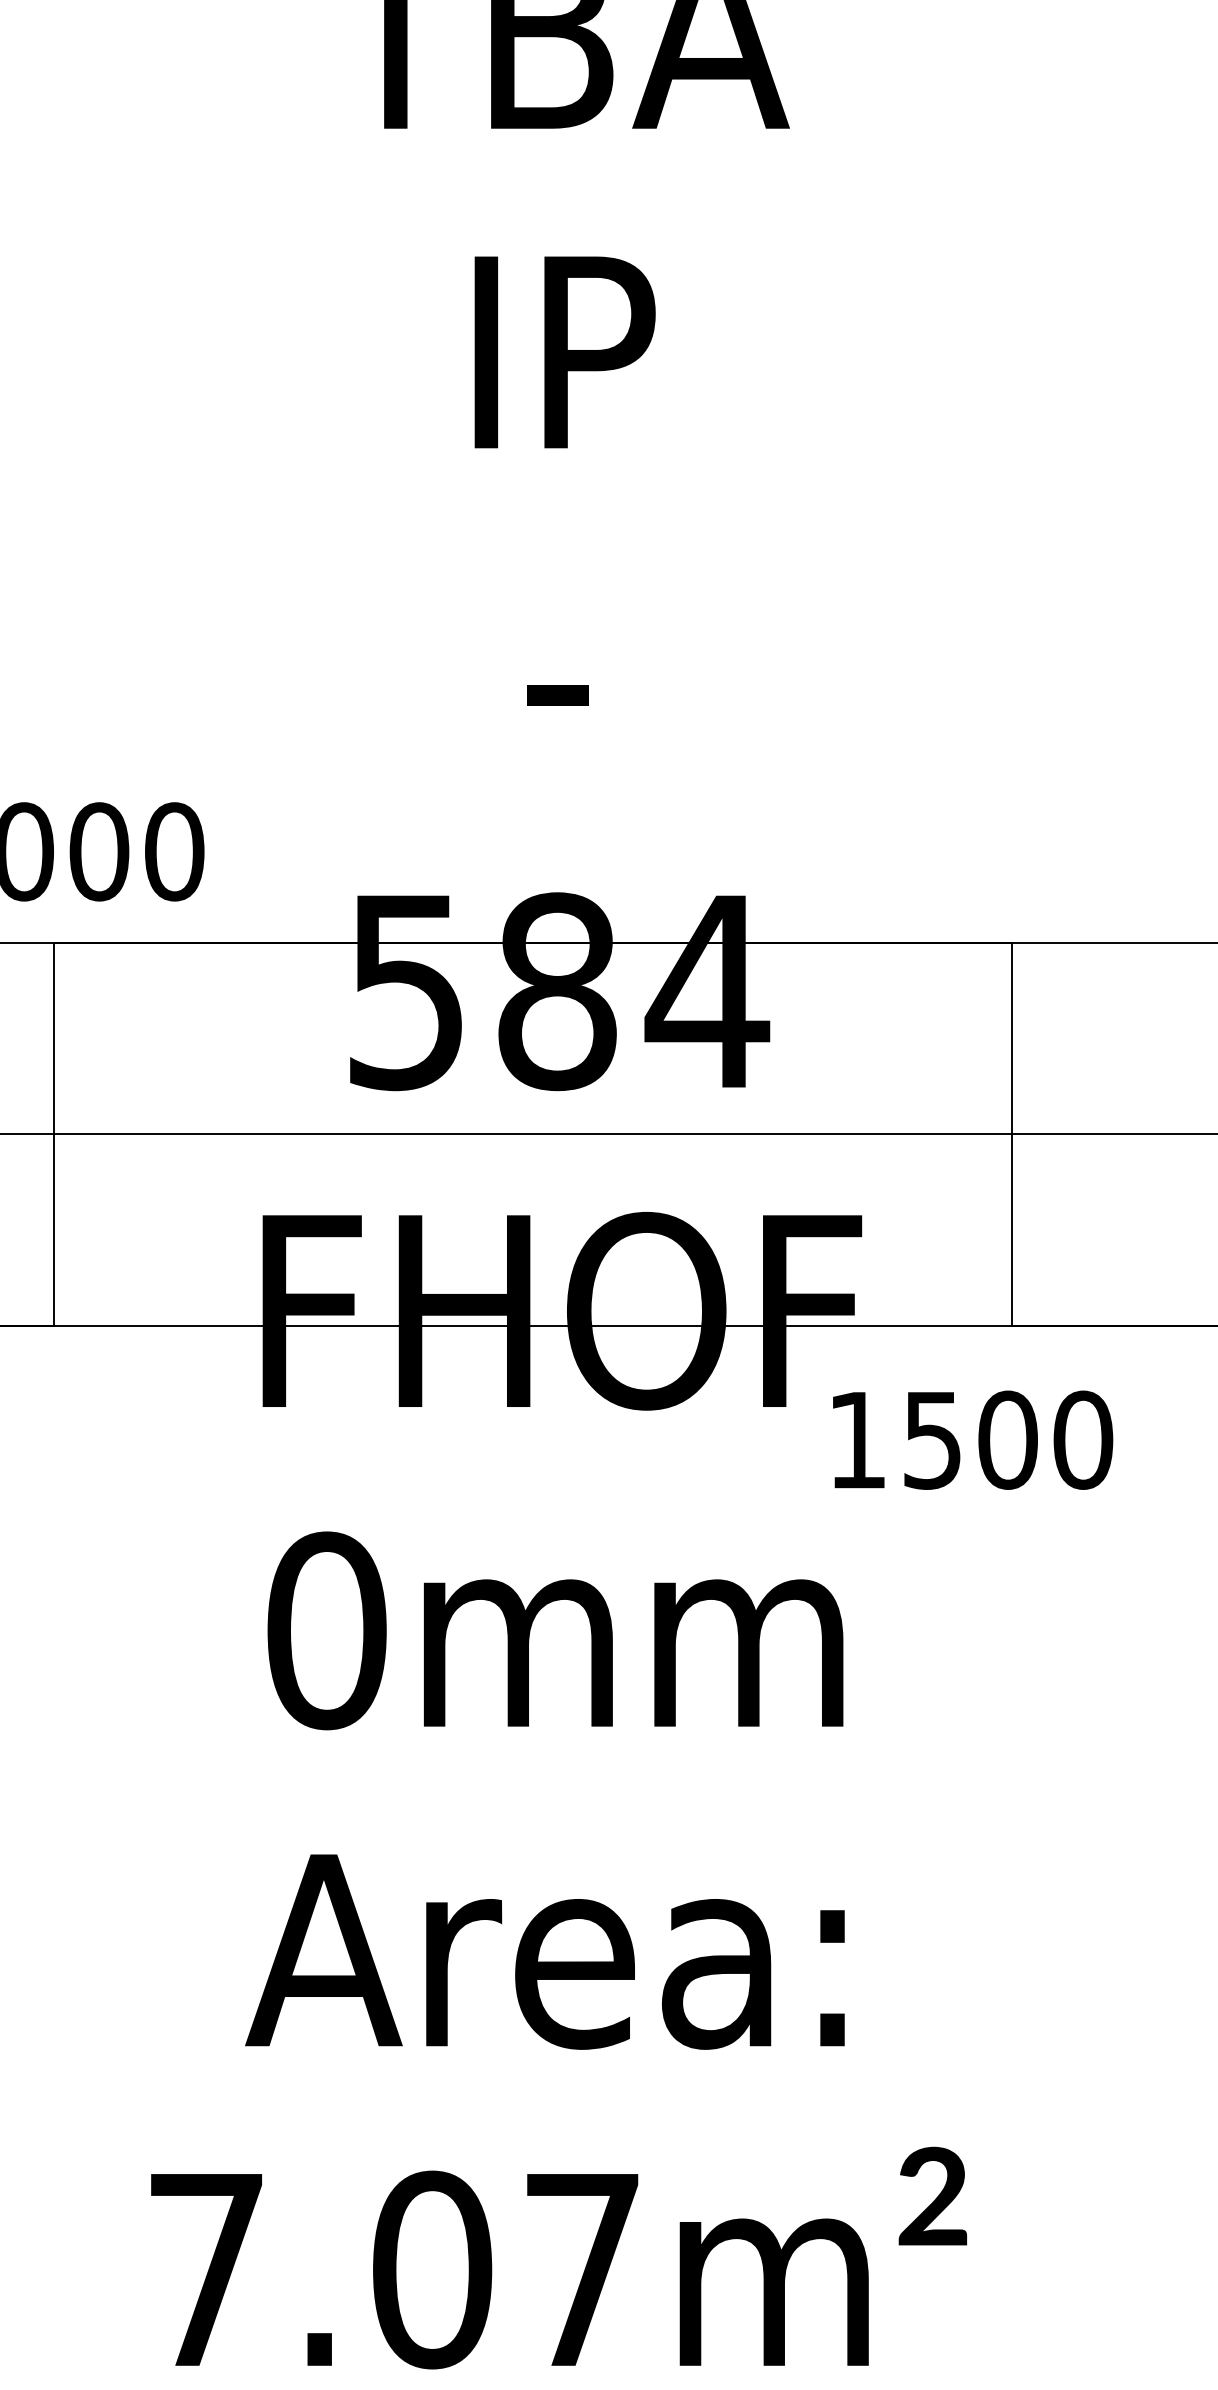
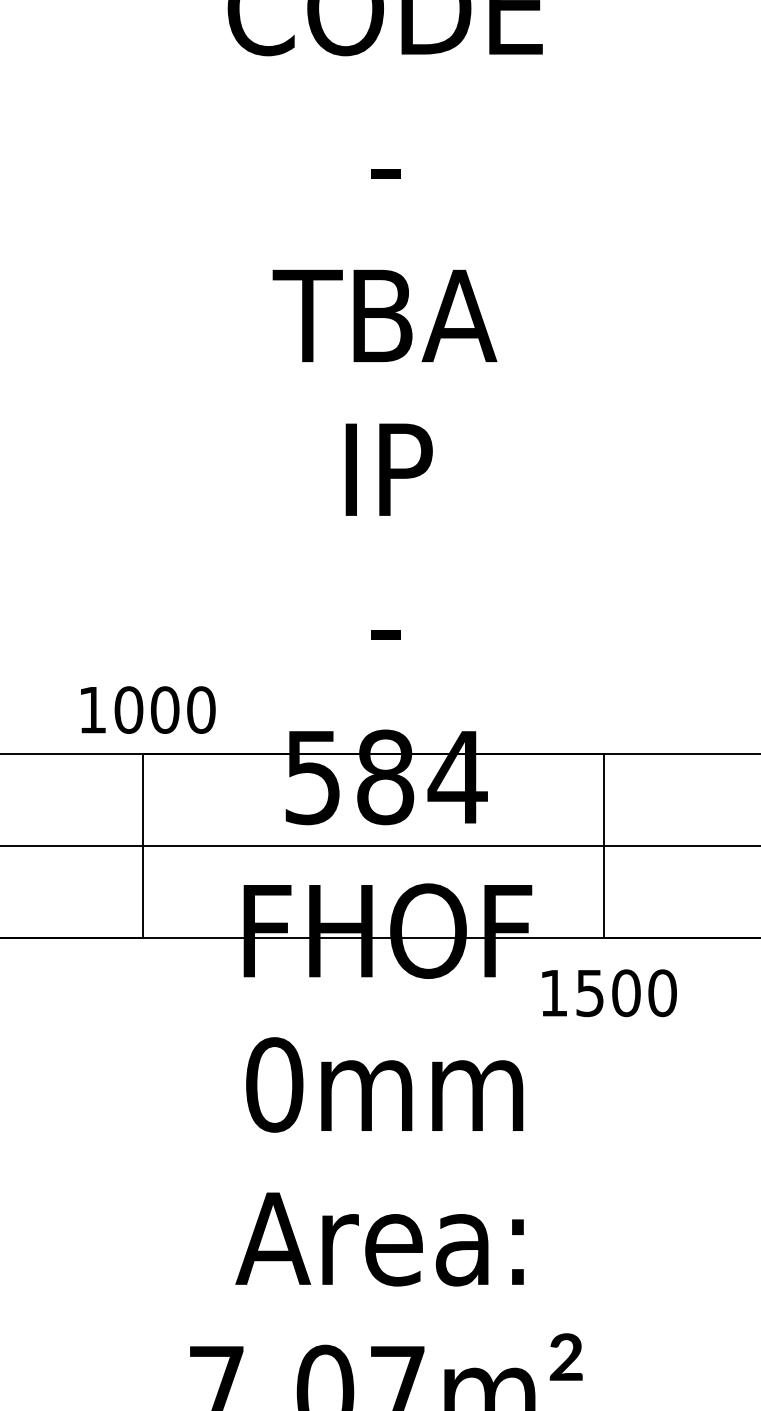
text: (972, 1440) -> (609, 993), moved

